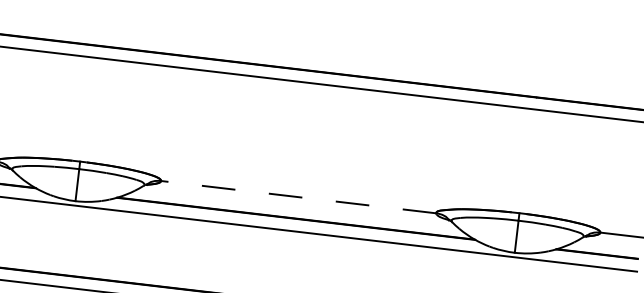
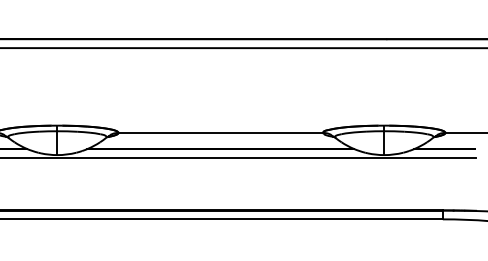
line: (298, 196) -> (220, 132), dashed -> solid

